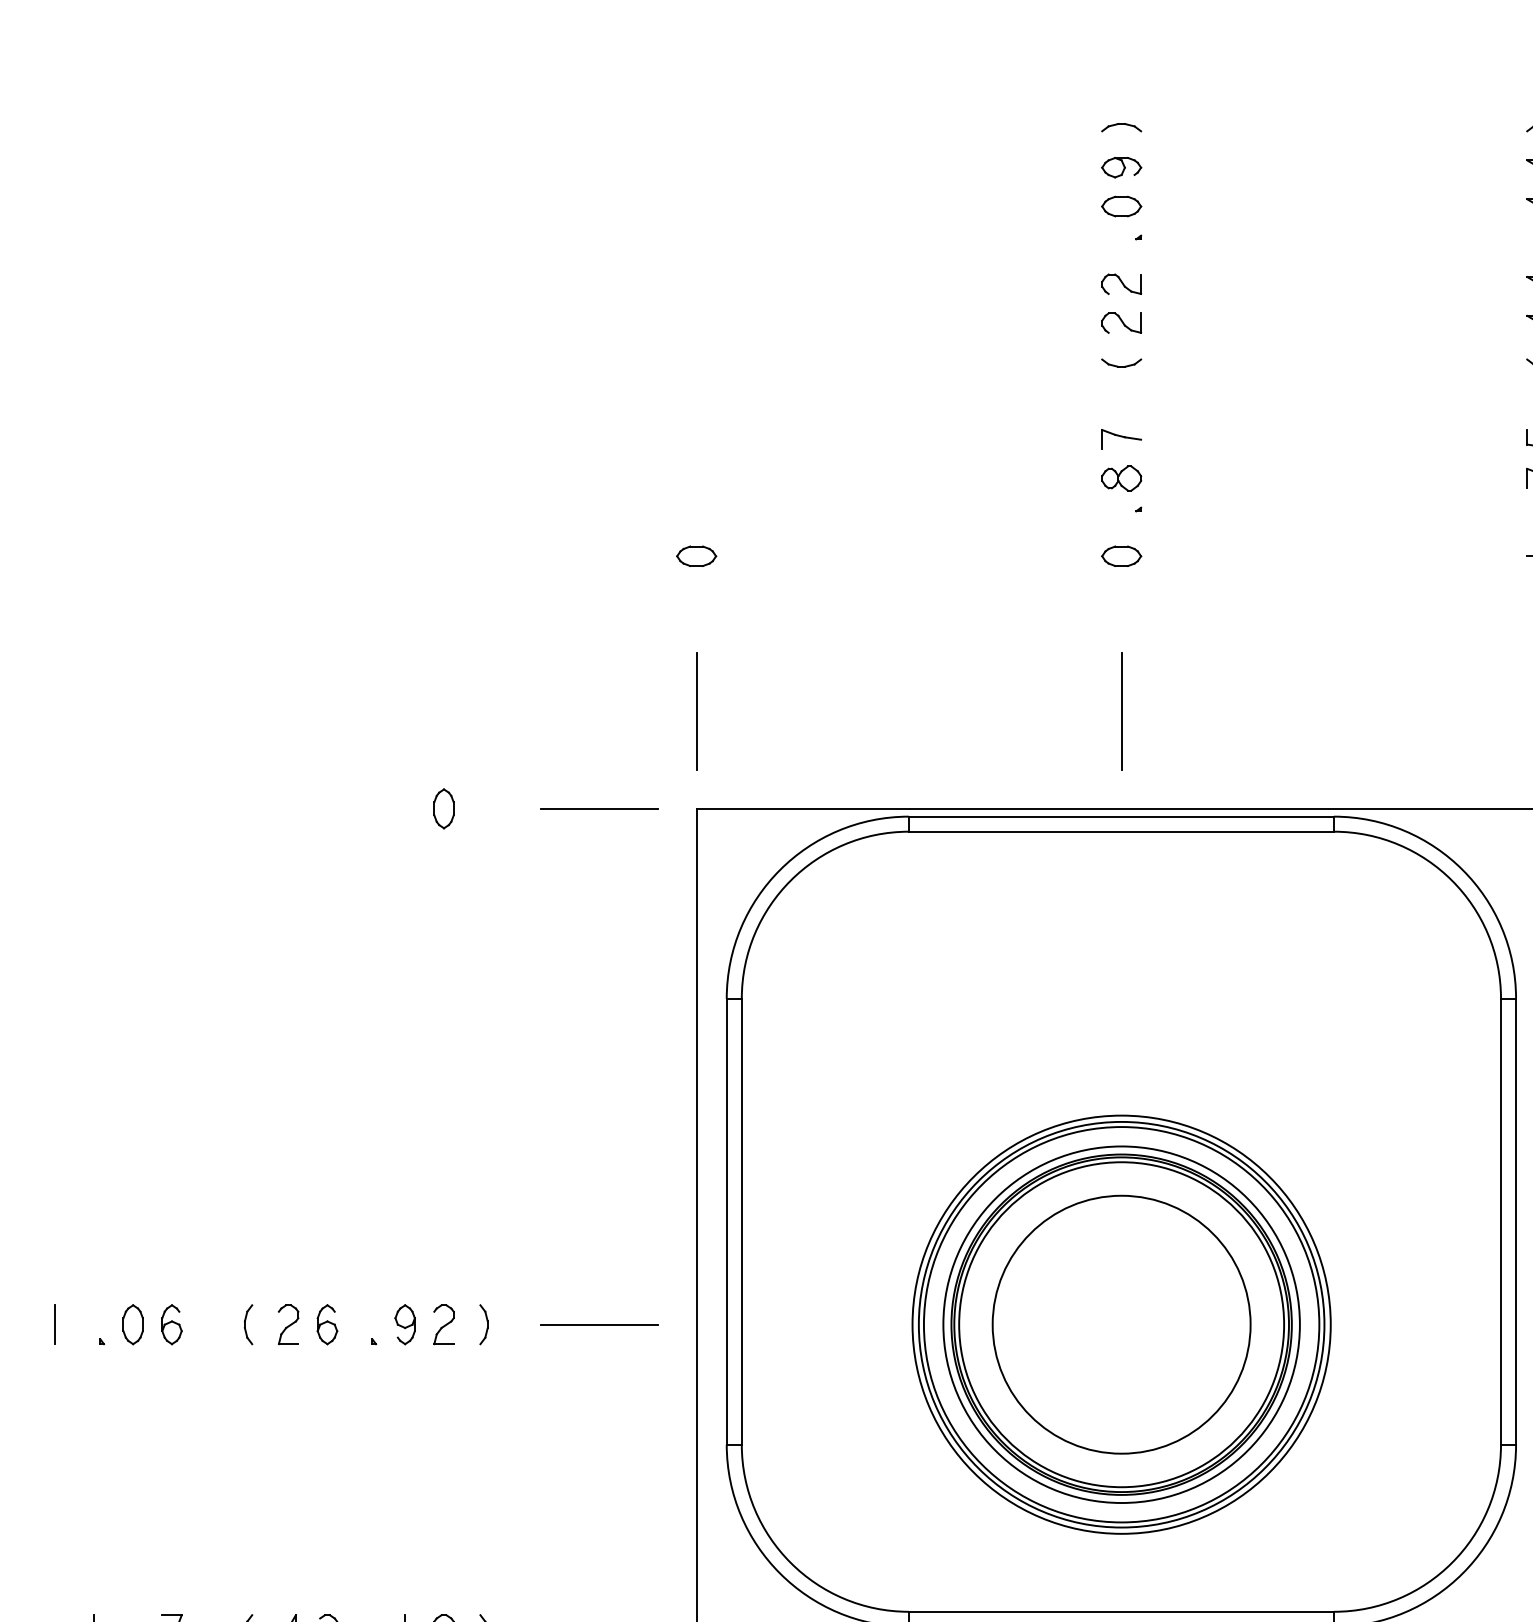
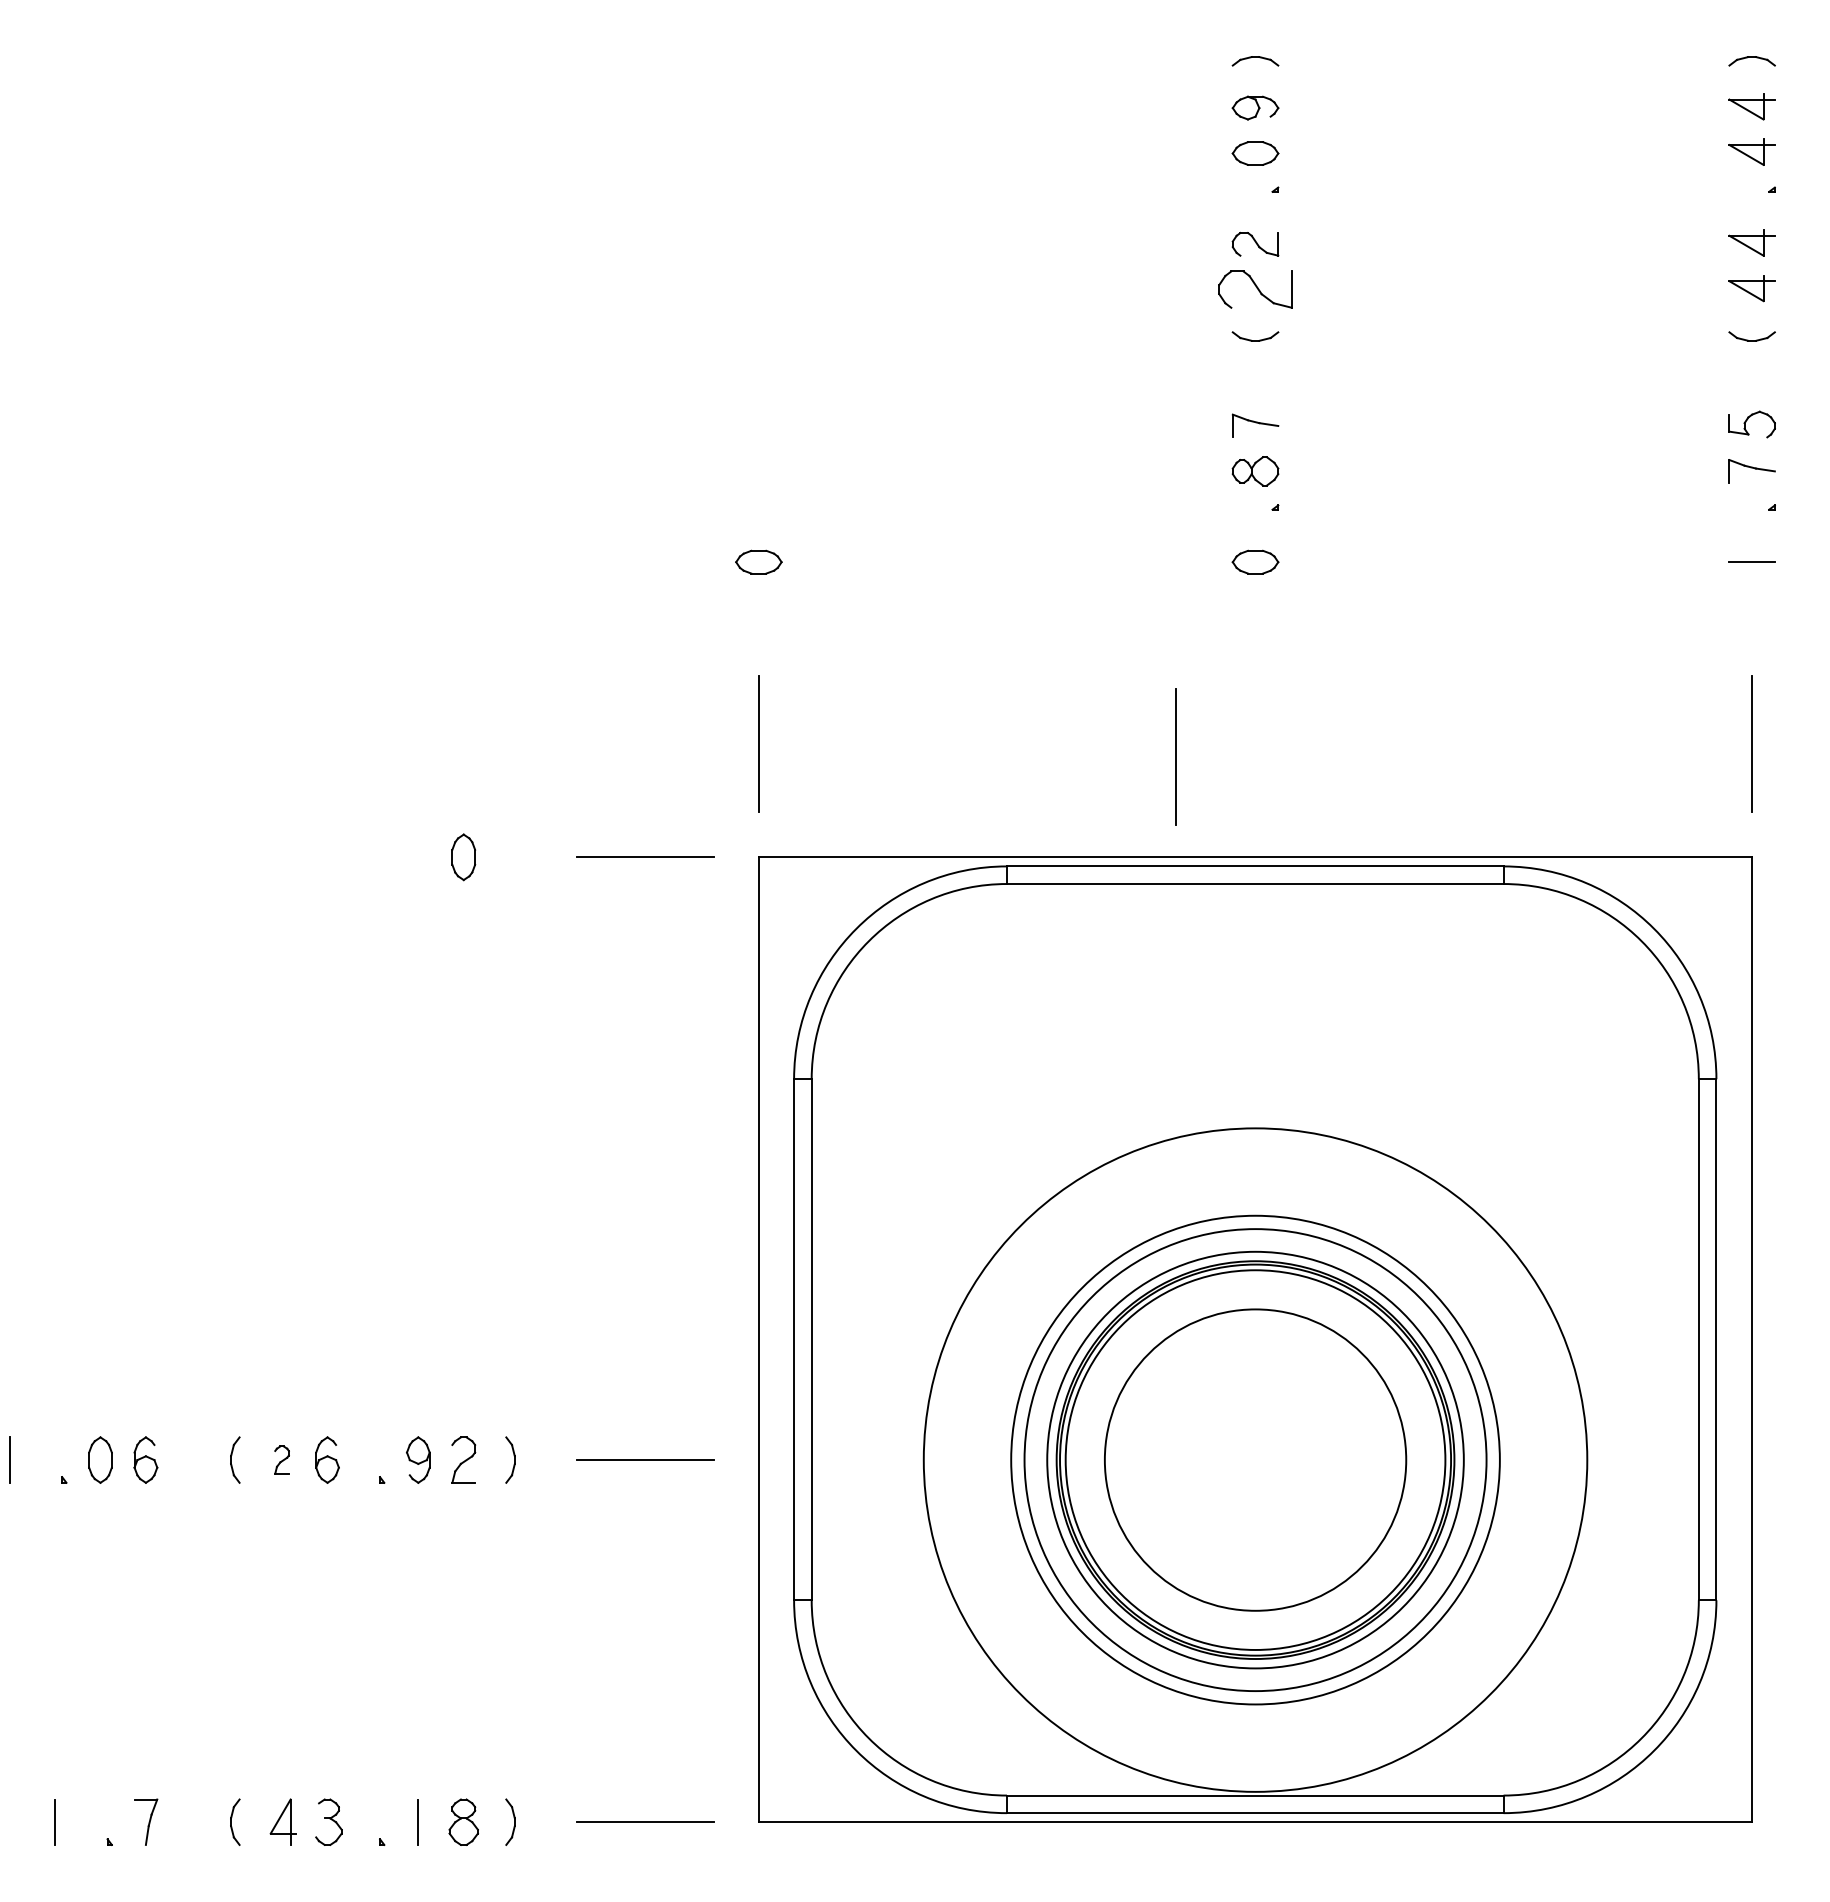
part: (1121, 322) -> (1255, 289), size x1.6
line: (1121, 711) -> (1175, 756), moved
part: (288, 1324) -> (281, 1459), size x0.6
circle: (1121, 1325) -> (1255, 1460), size x1.4

